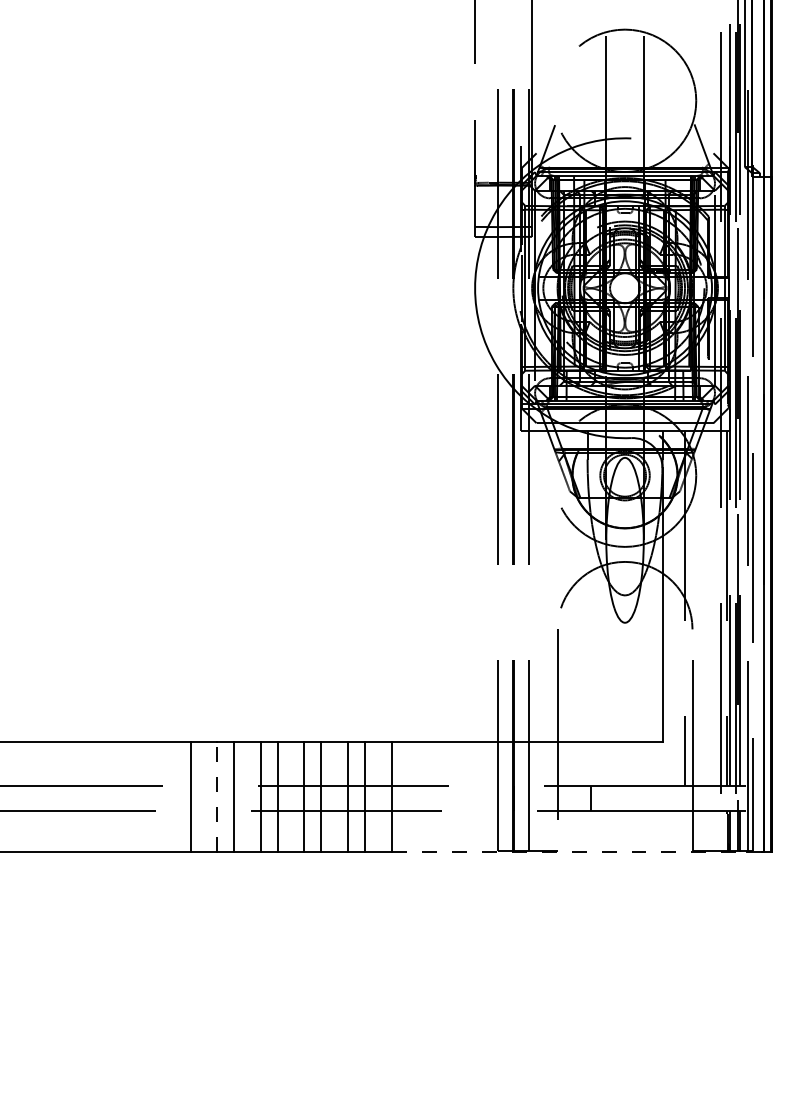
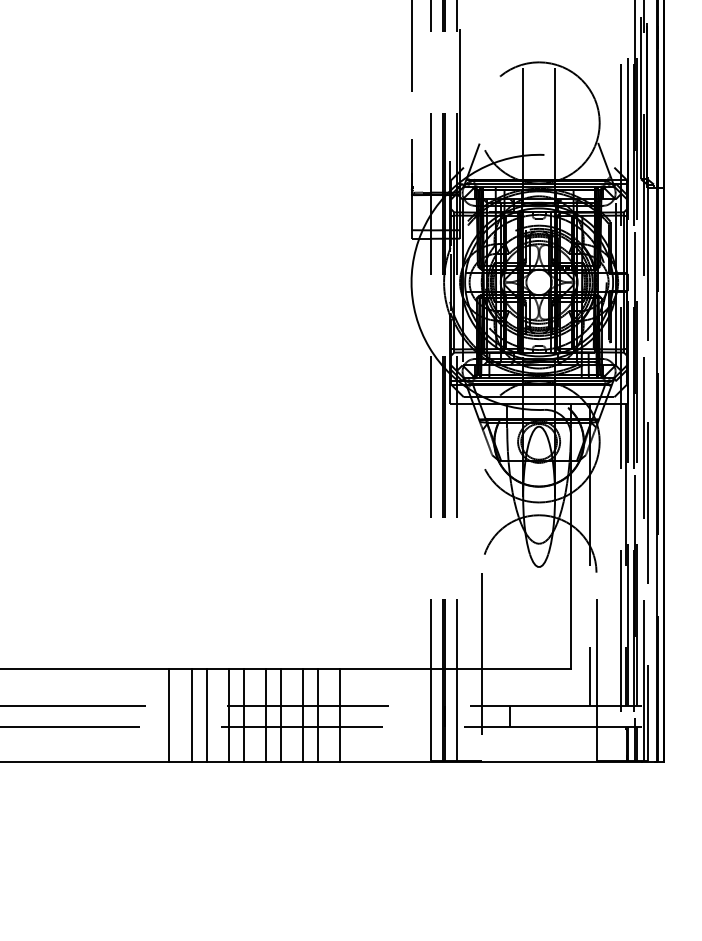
line: (216, 797) -> (191, 715), dashed -> solid
line: (569, 851) -> (491, 761), dashed -> solid

